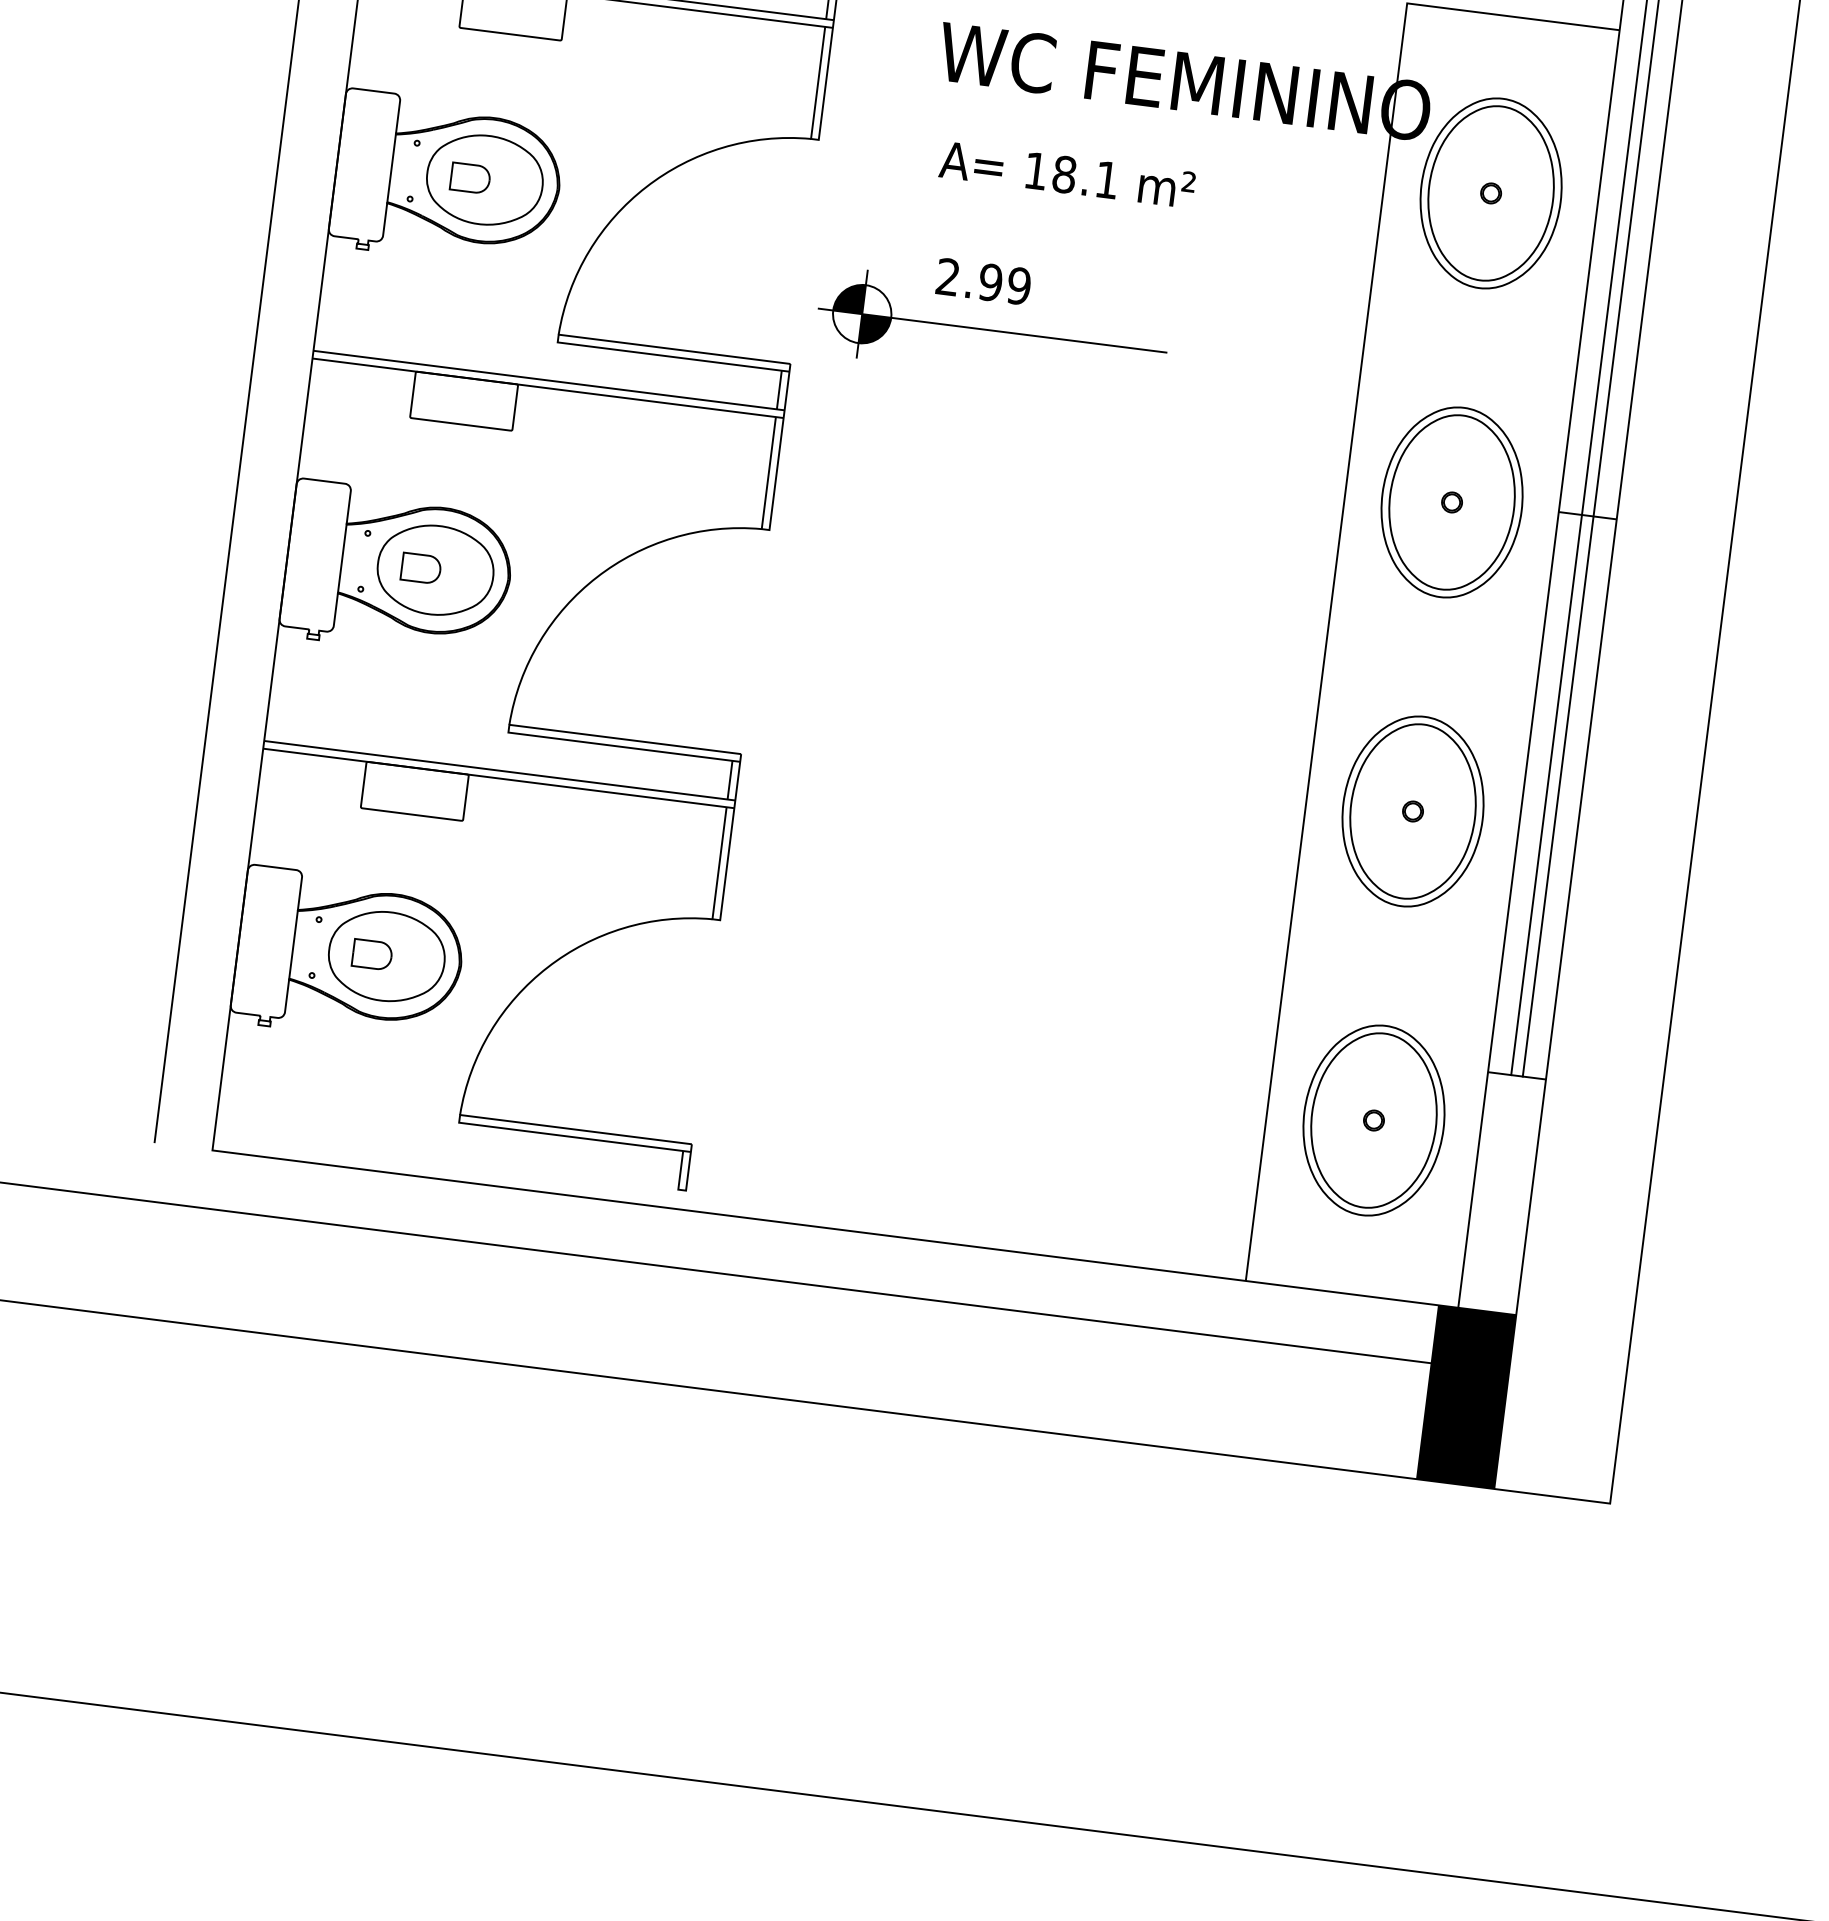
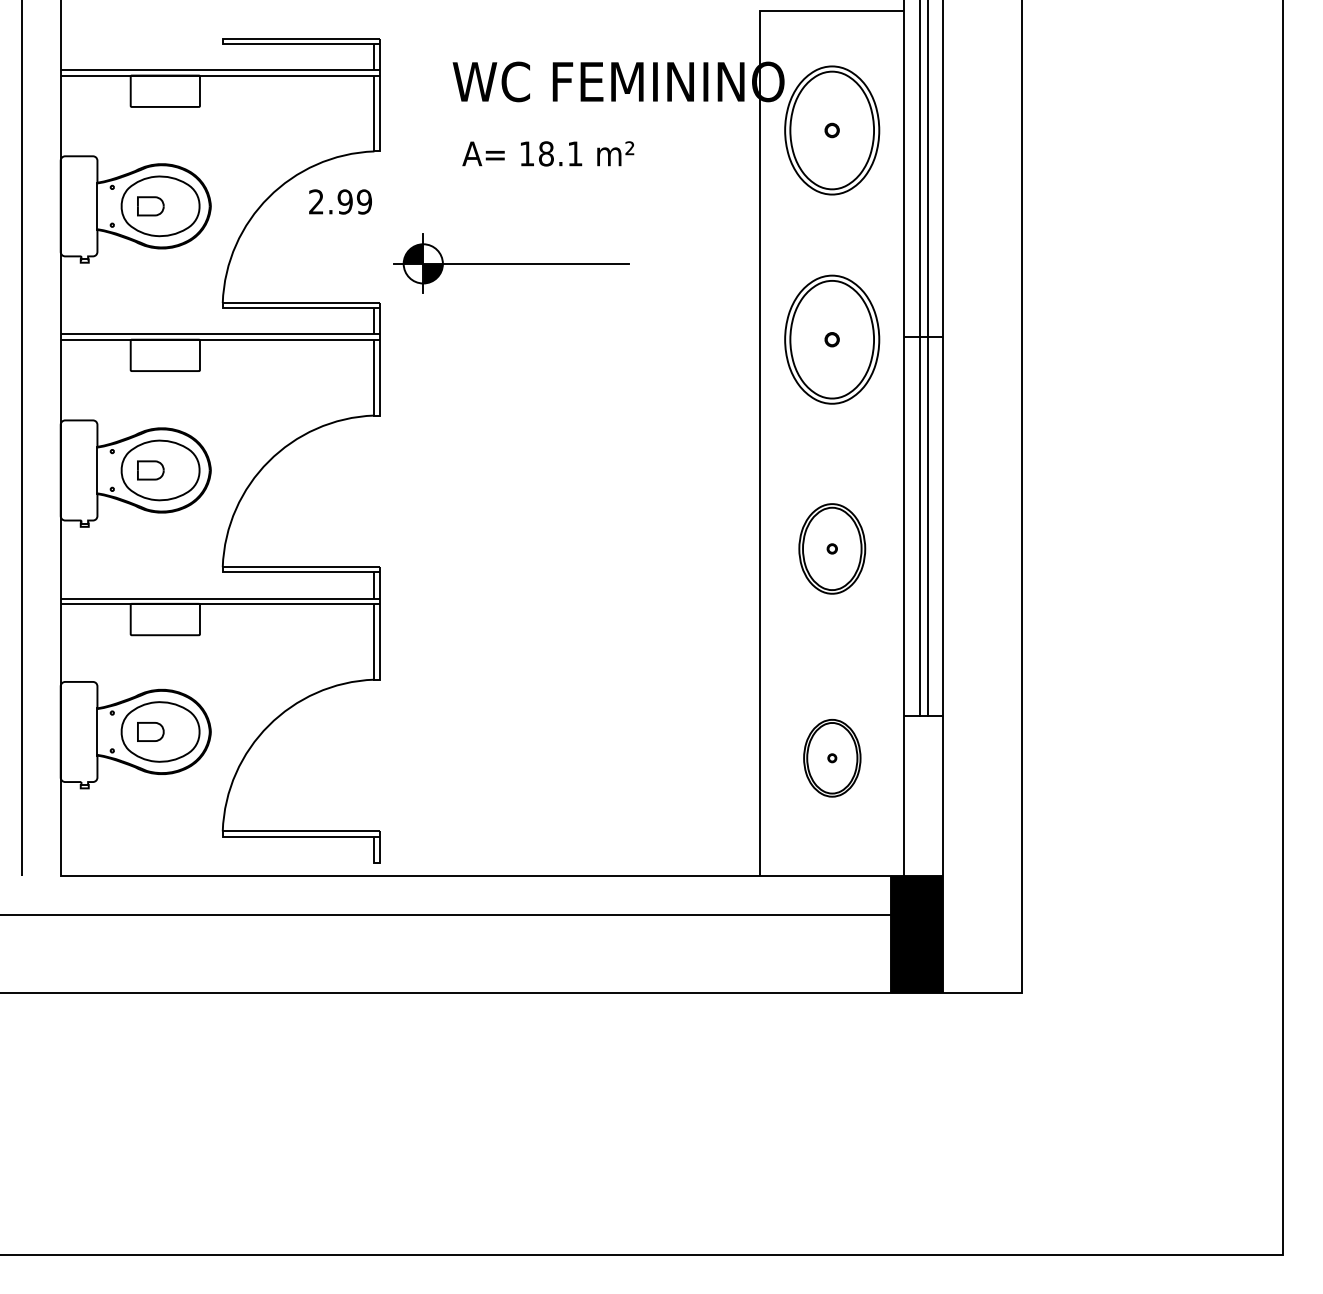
text: (983, 280) -> (340, 201), moved
part: (1413, 810) -> (832, 548), size x0.7
part: (1374, 1121) -> (832, 758), size x0.6

